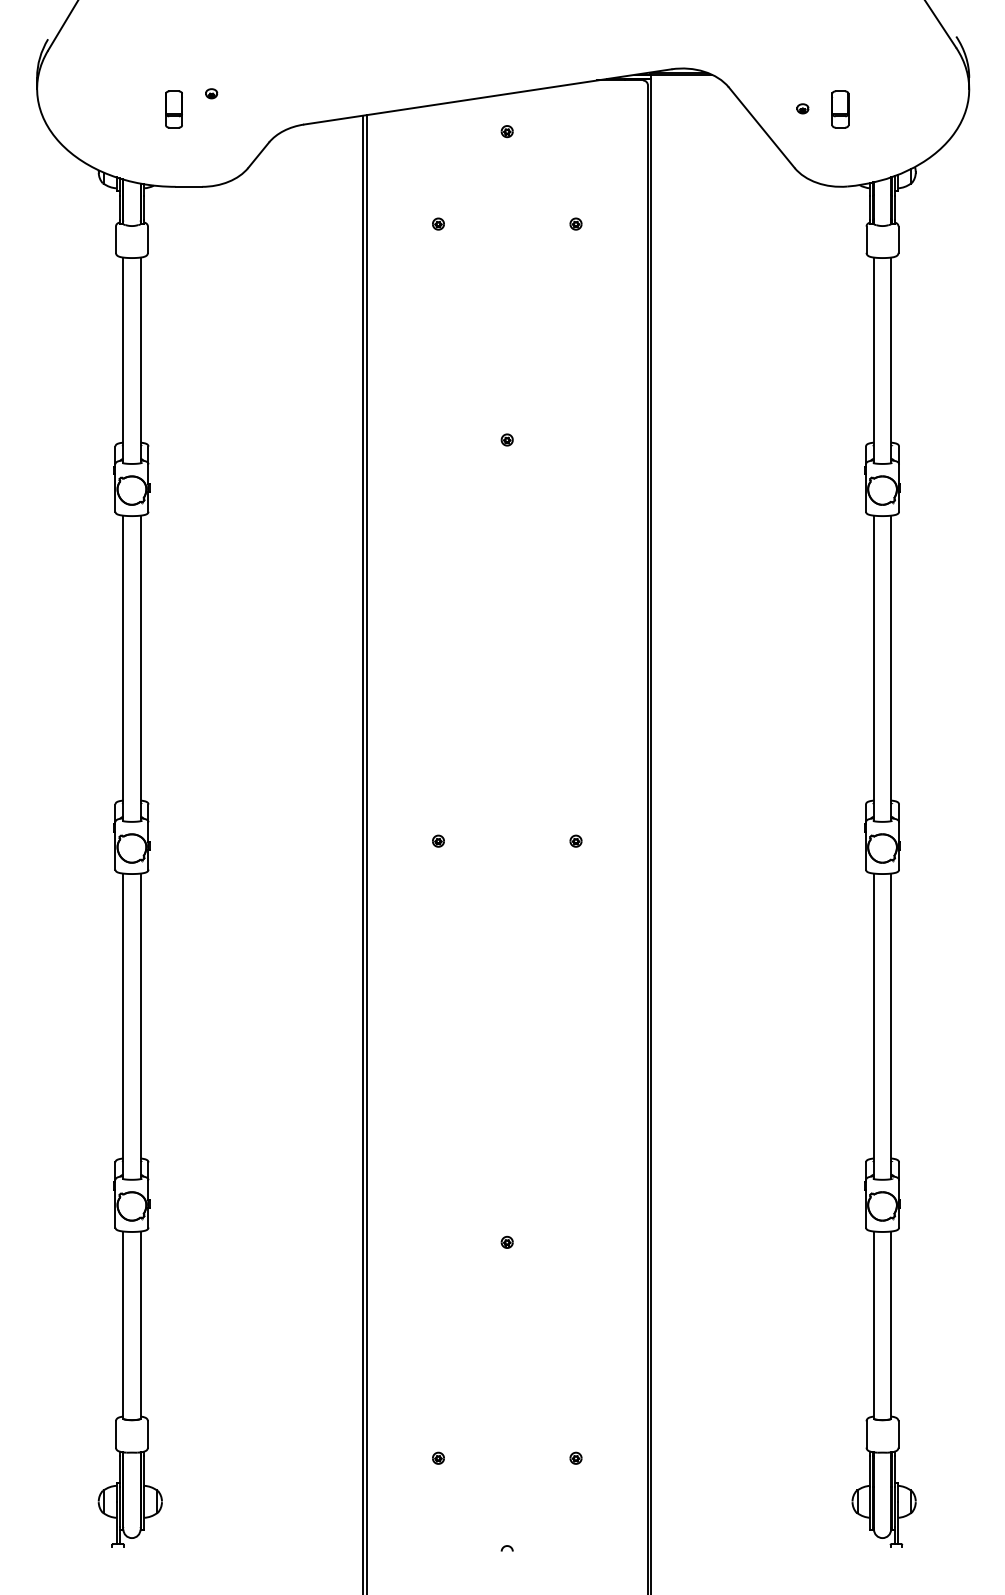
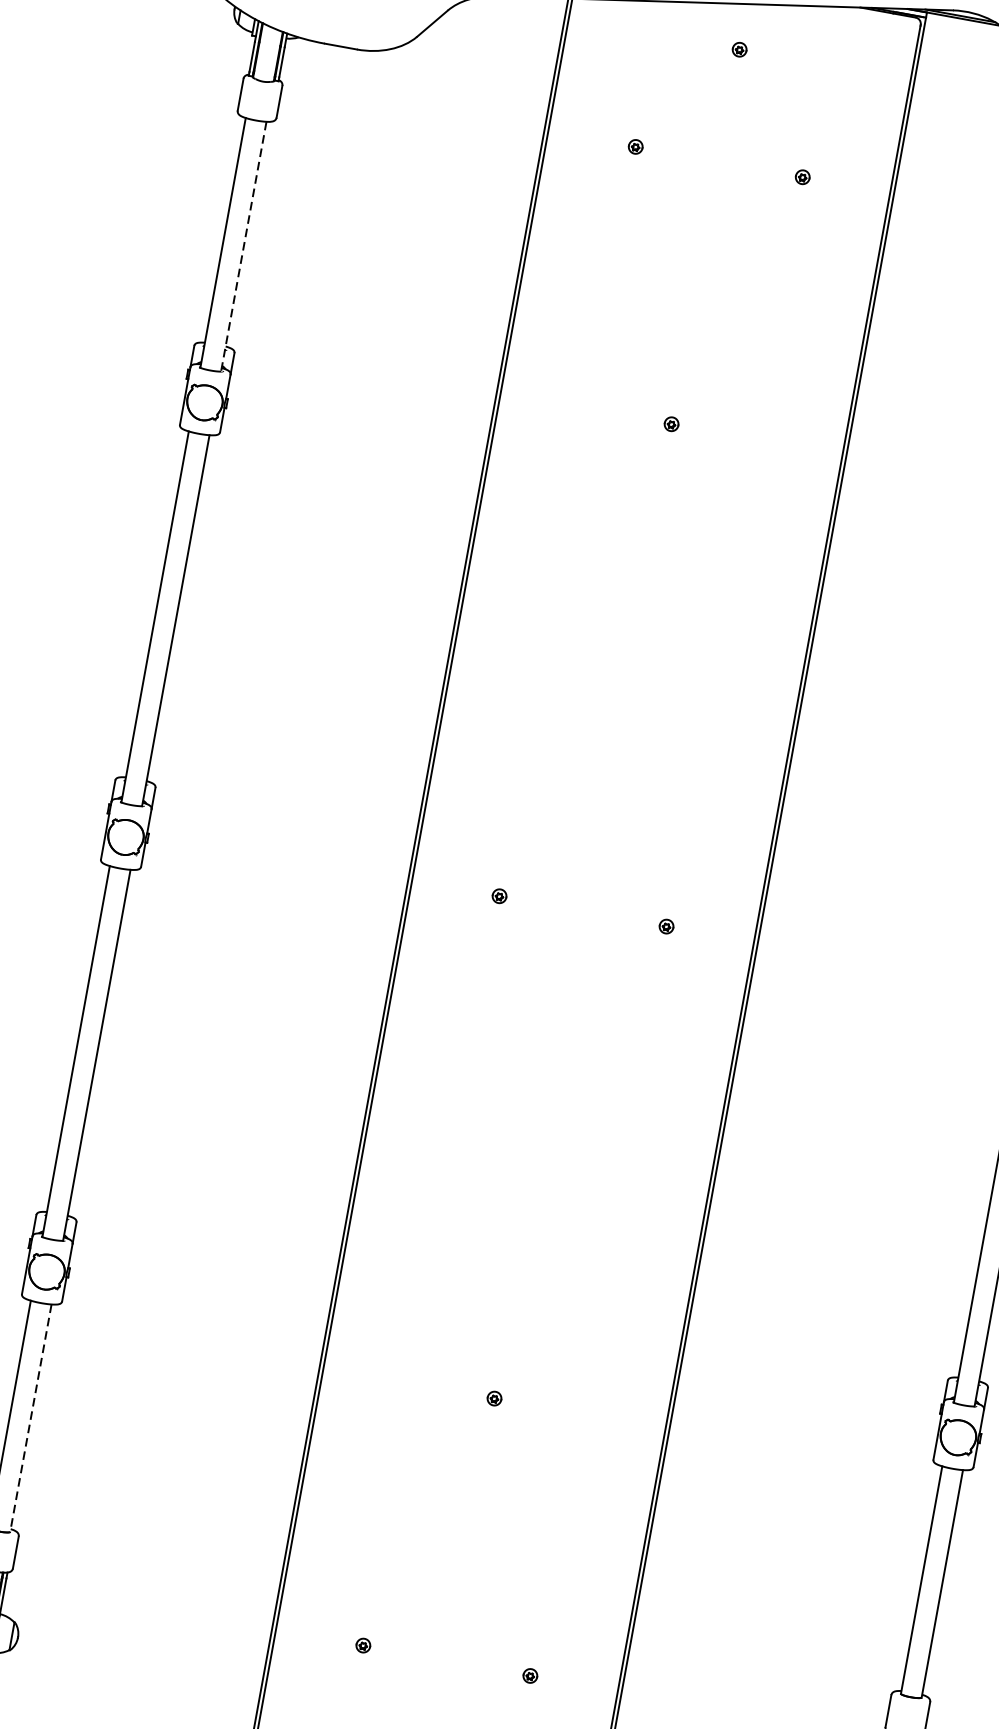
line: (140, 360) -> (243, 246), solid -> dashed
line: (140, 1325) -> (30, 1418), solid -> dashed

